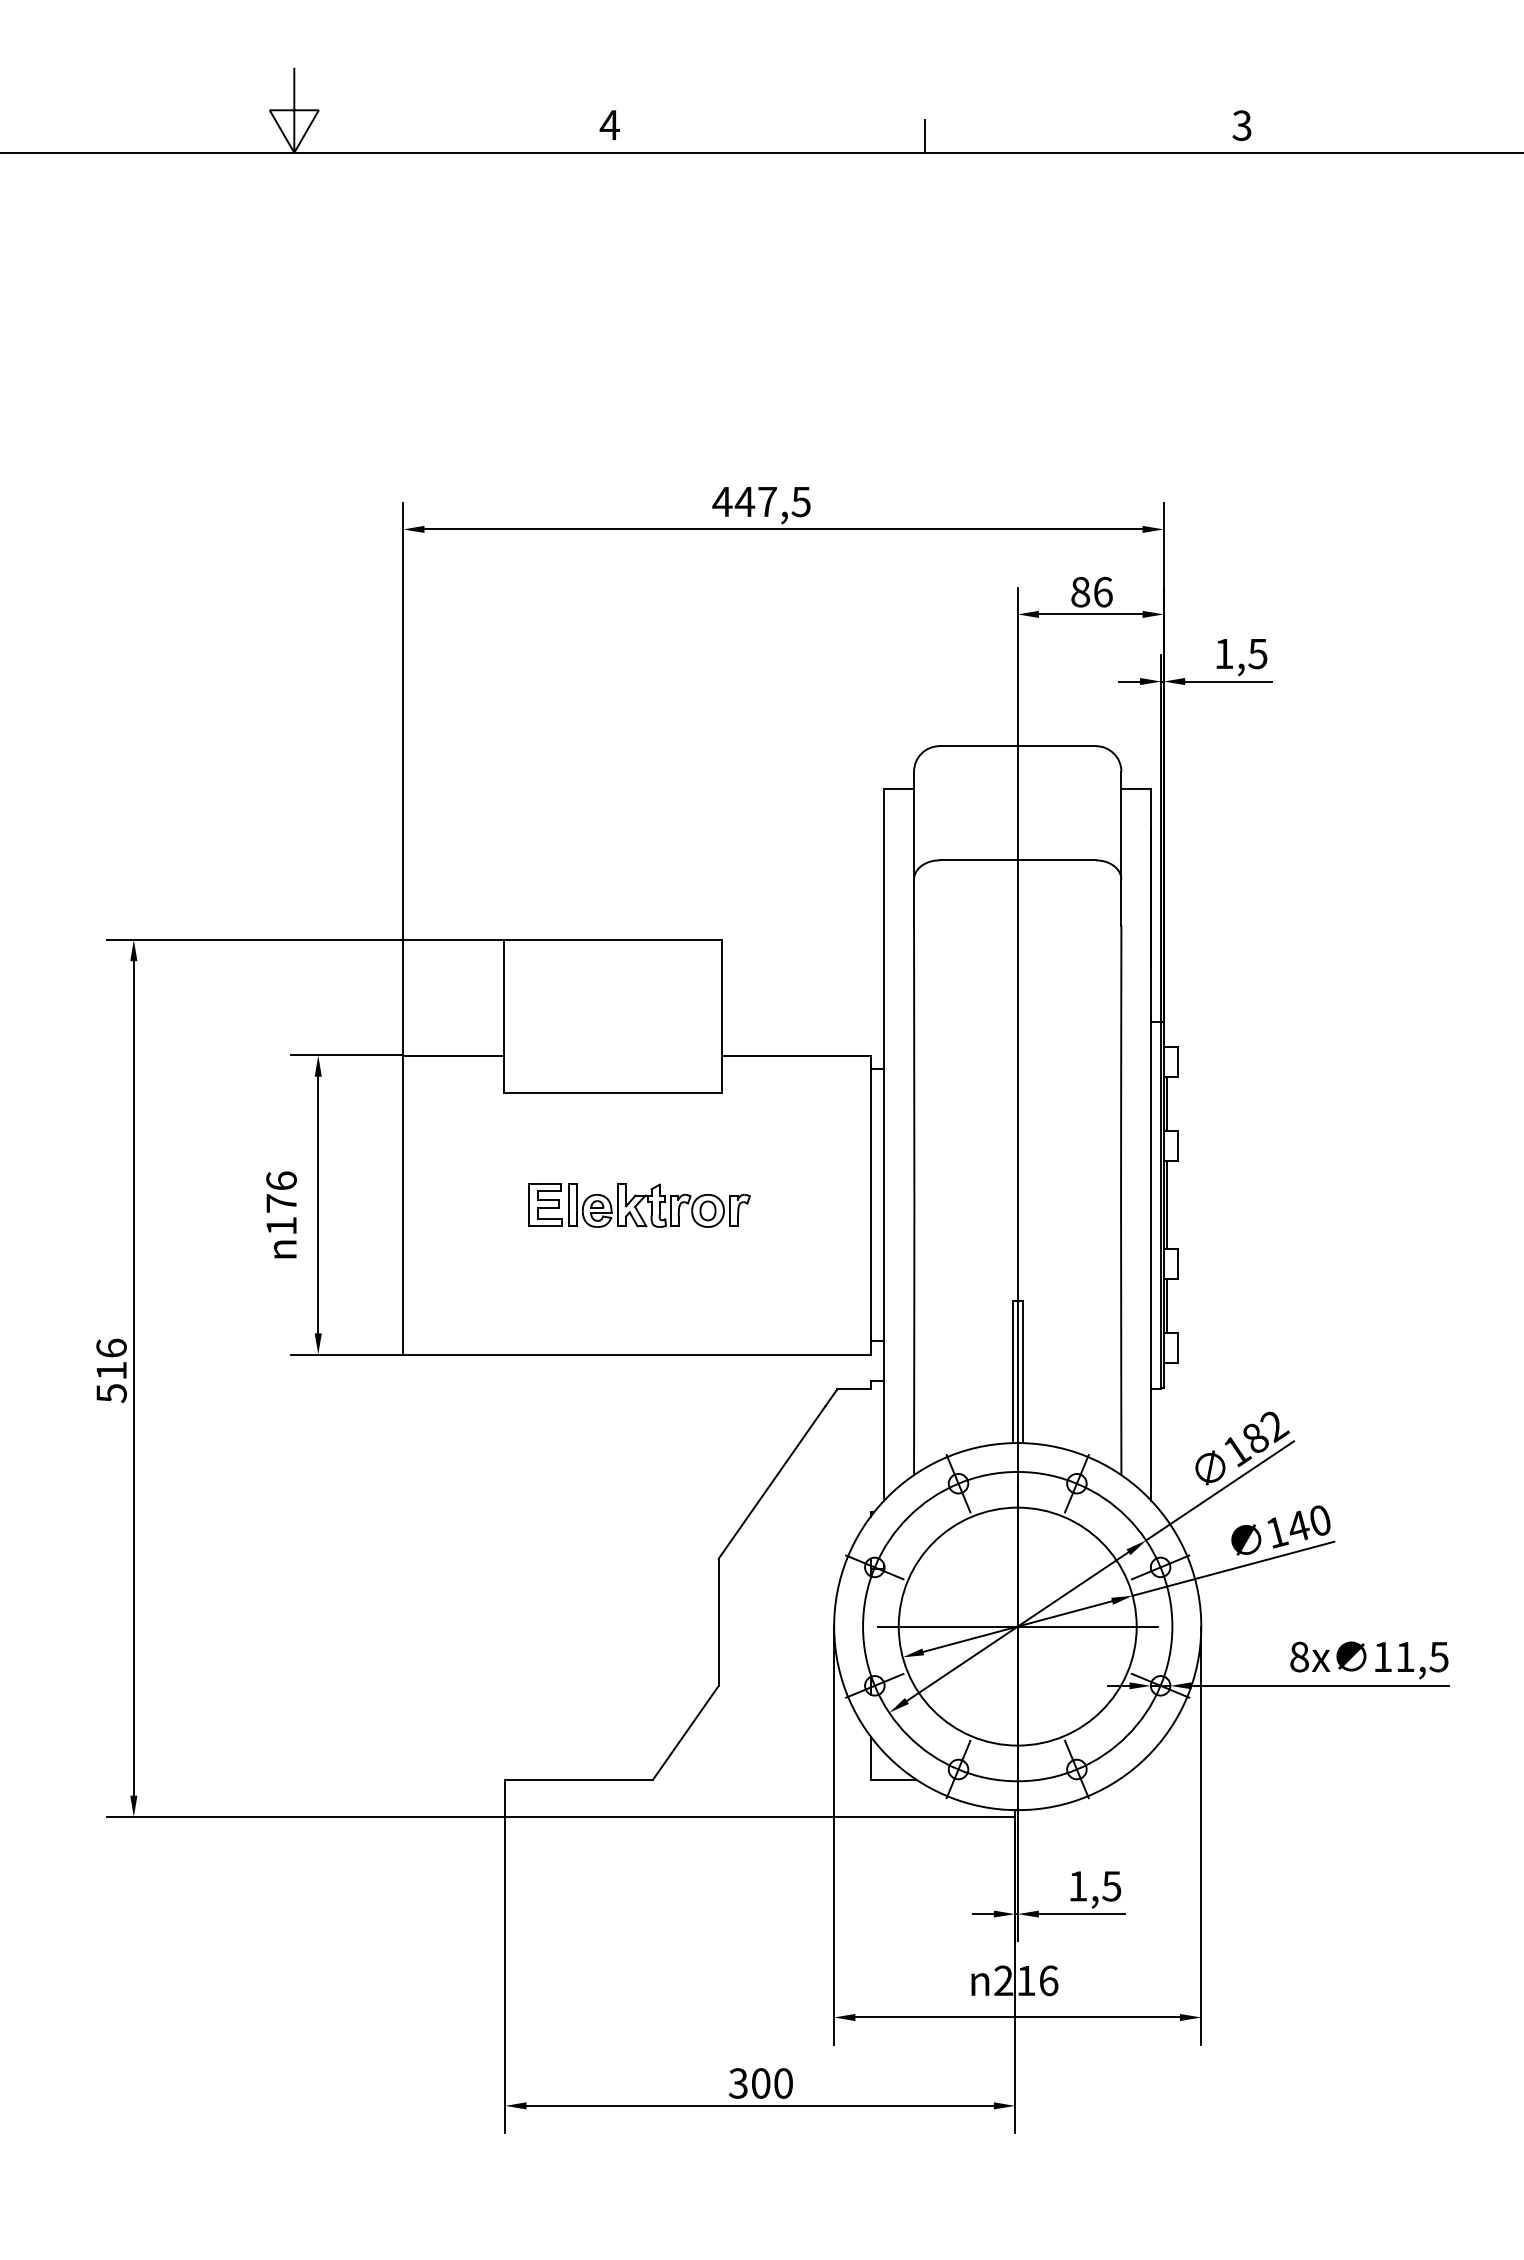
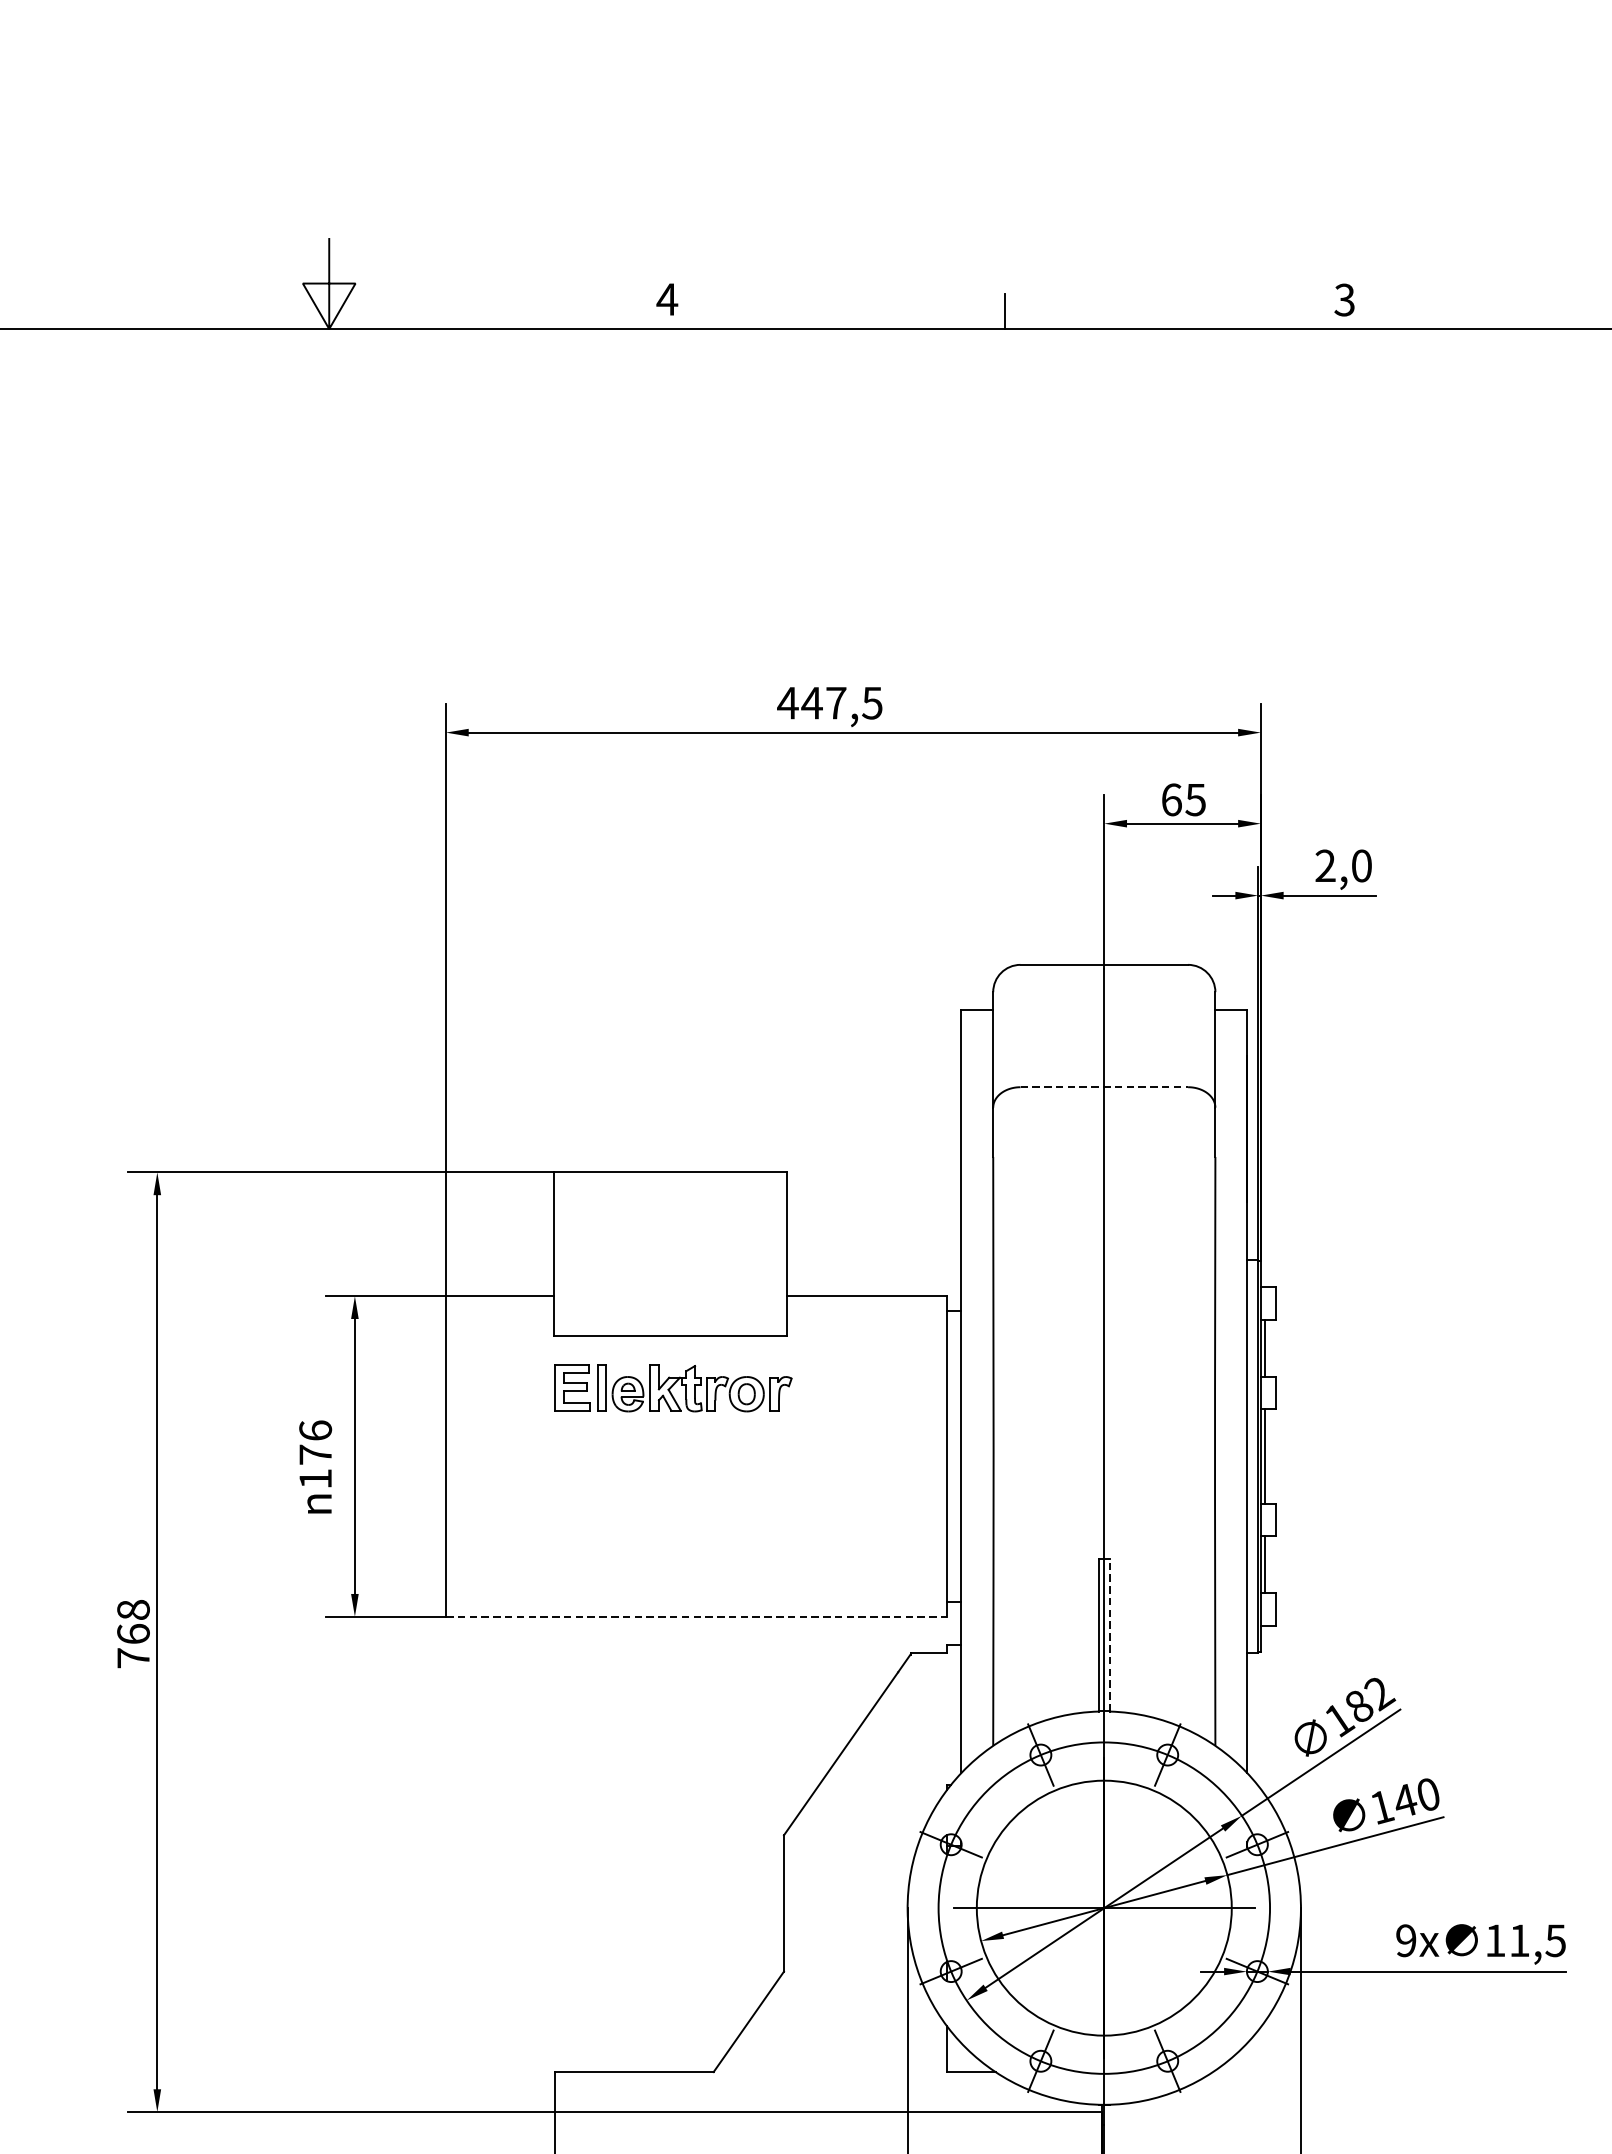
text: (1091, 591) -> (1183, 799), 86 -> 65
text: (1241, 653) -> (1344, 865), 1,5 -> 2,0
line: (1018, 860) -> (1105, 1087), solid -> dashed
part: (639, 1205) -> (673, 1388), moved
line: (637, 1354) -> (696, 1616), solid -> dashed
text: (111, 1370) -> (133, 1633), 516 -> 768
line: (1022, 1371) -> (1109, 1634), solid -> dashed
text: (1299, 1656) -> (1406, 1940), 8x -> 9x

